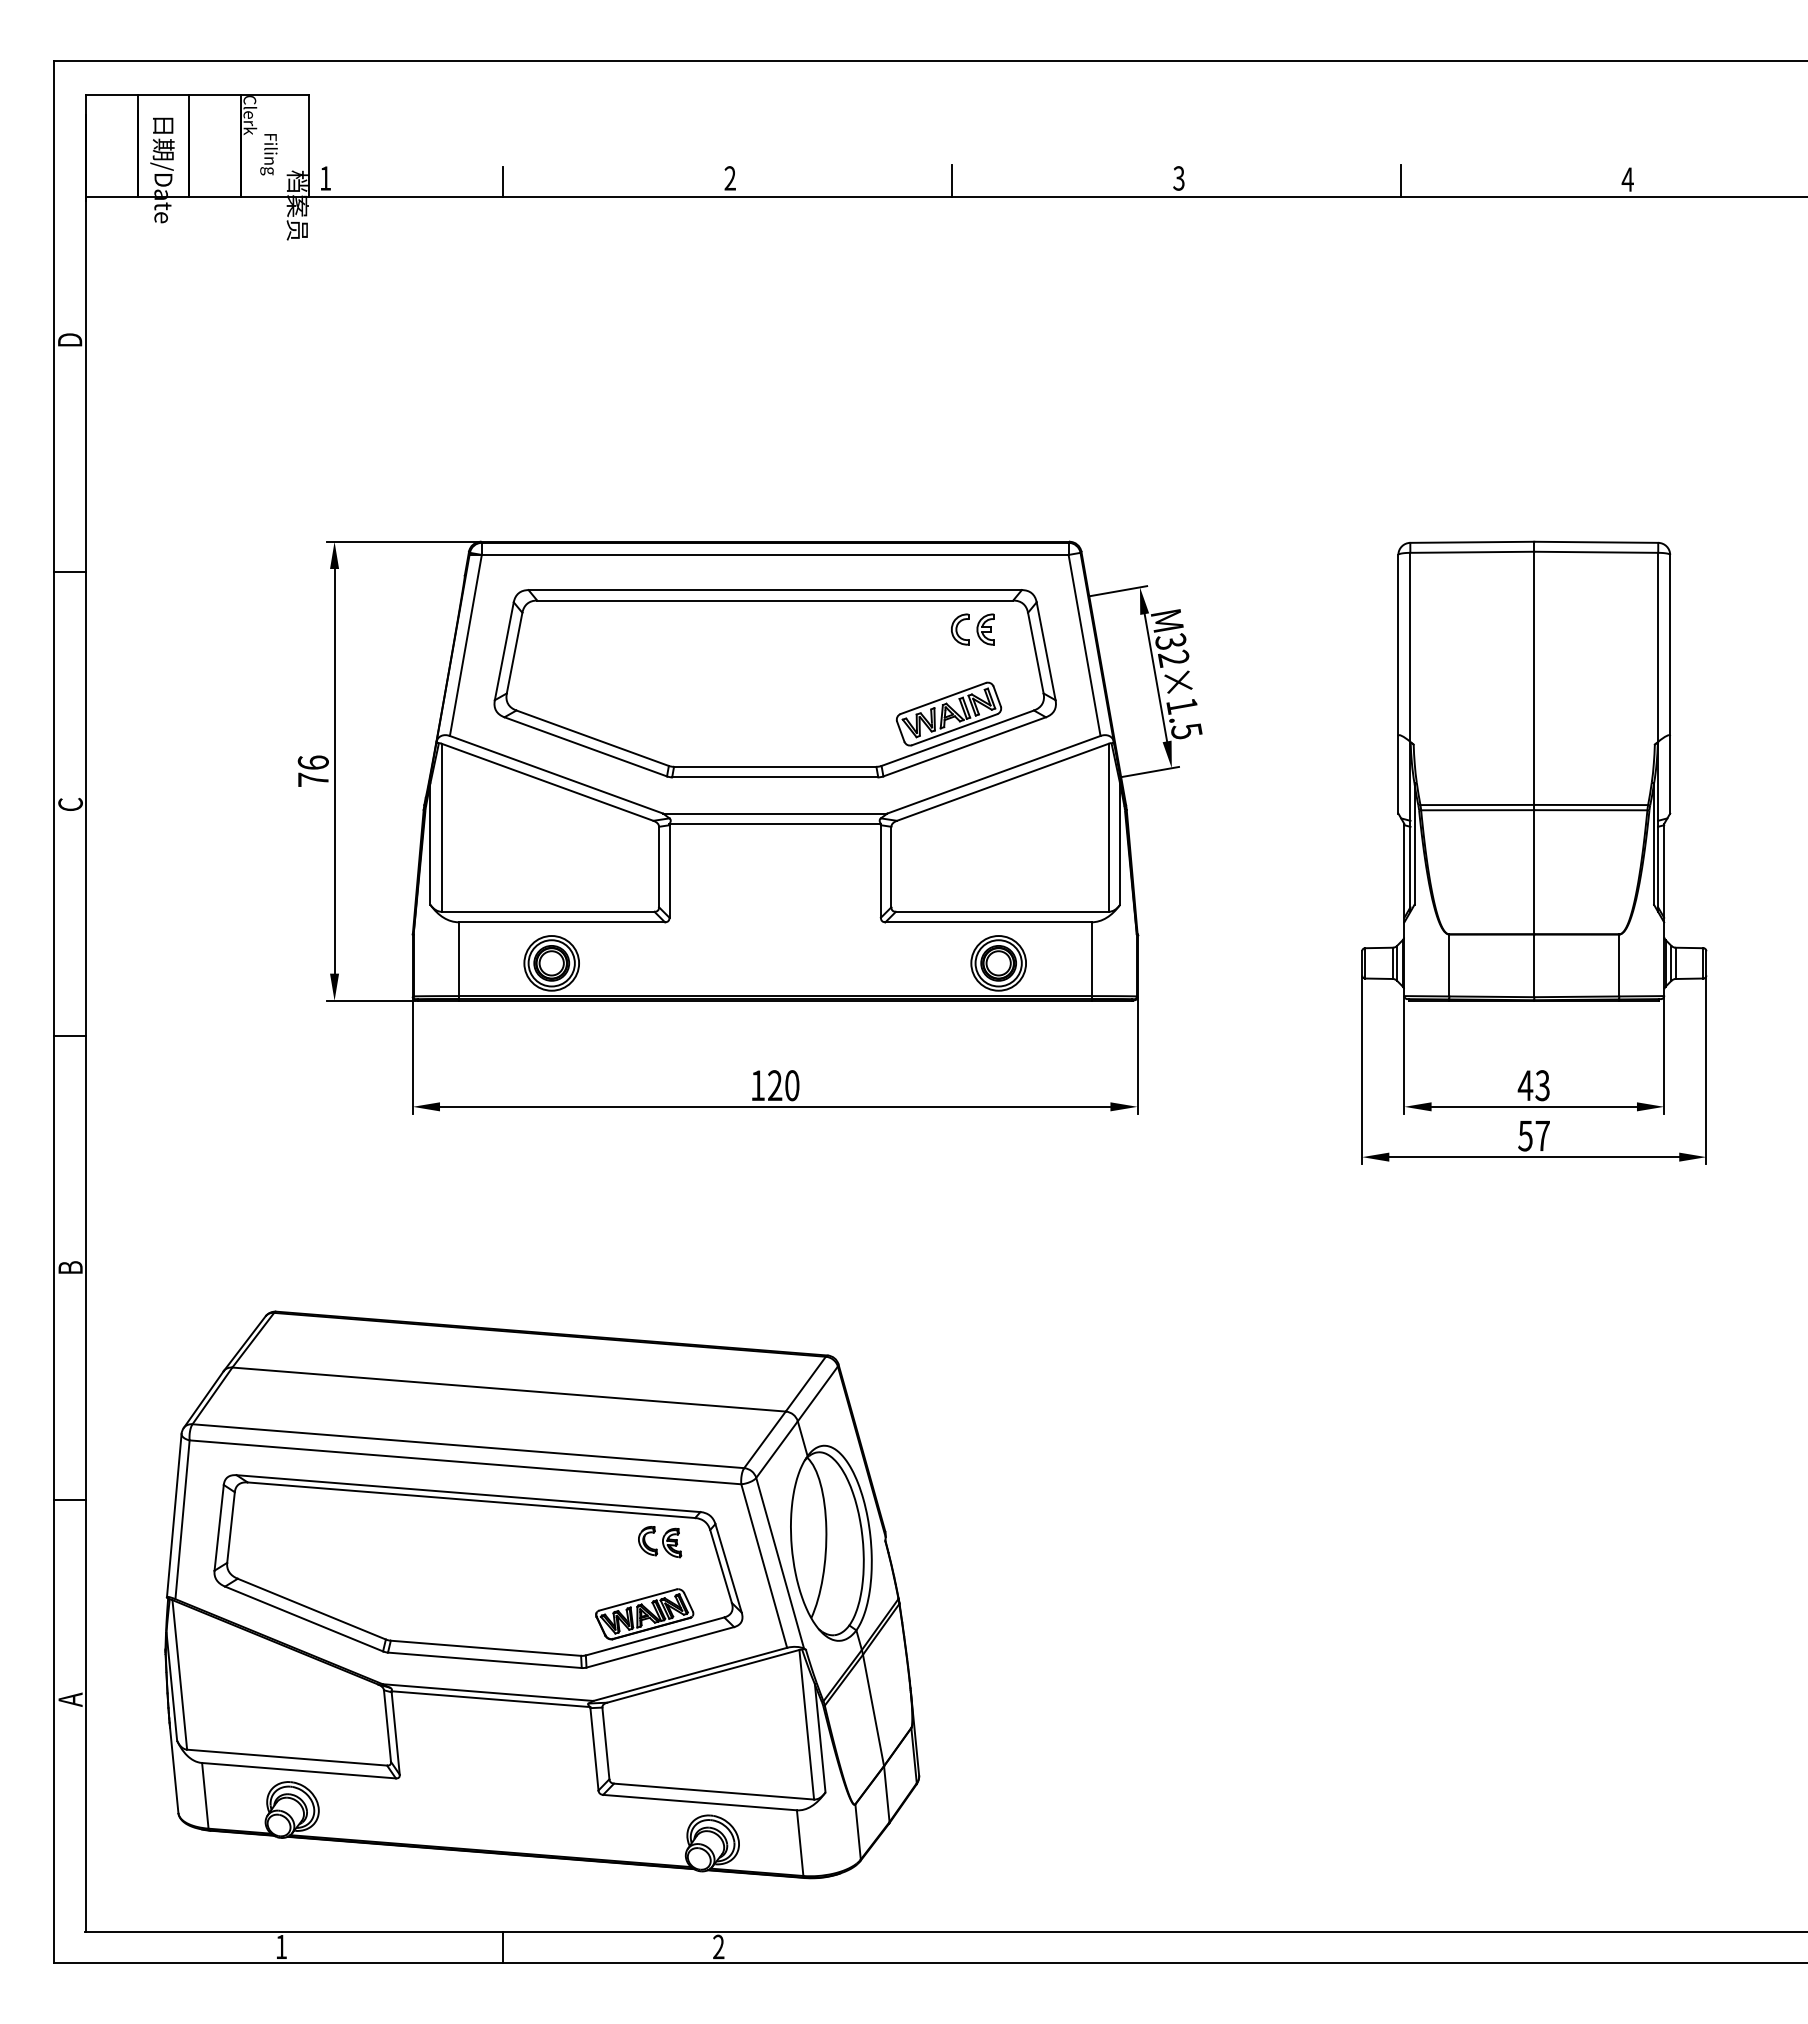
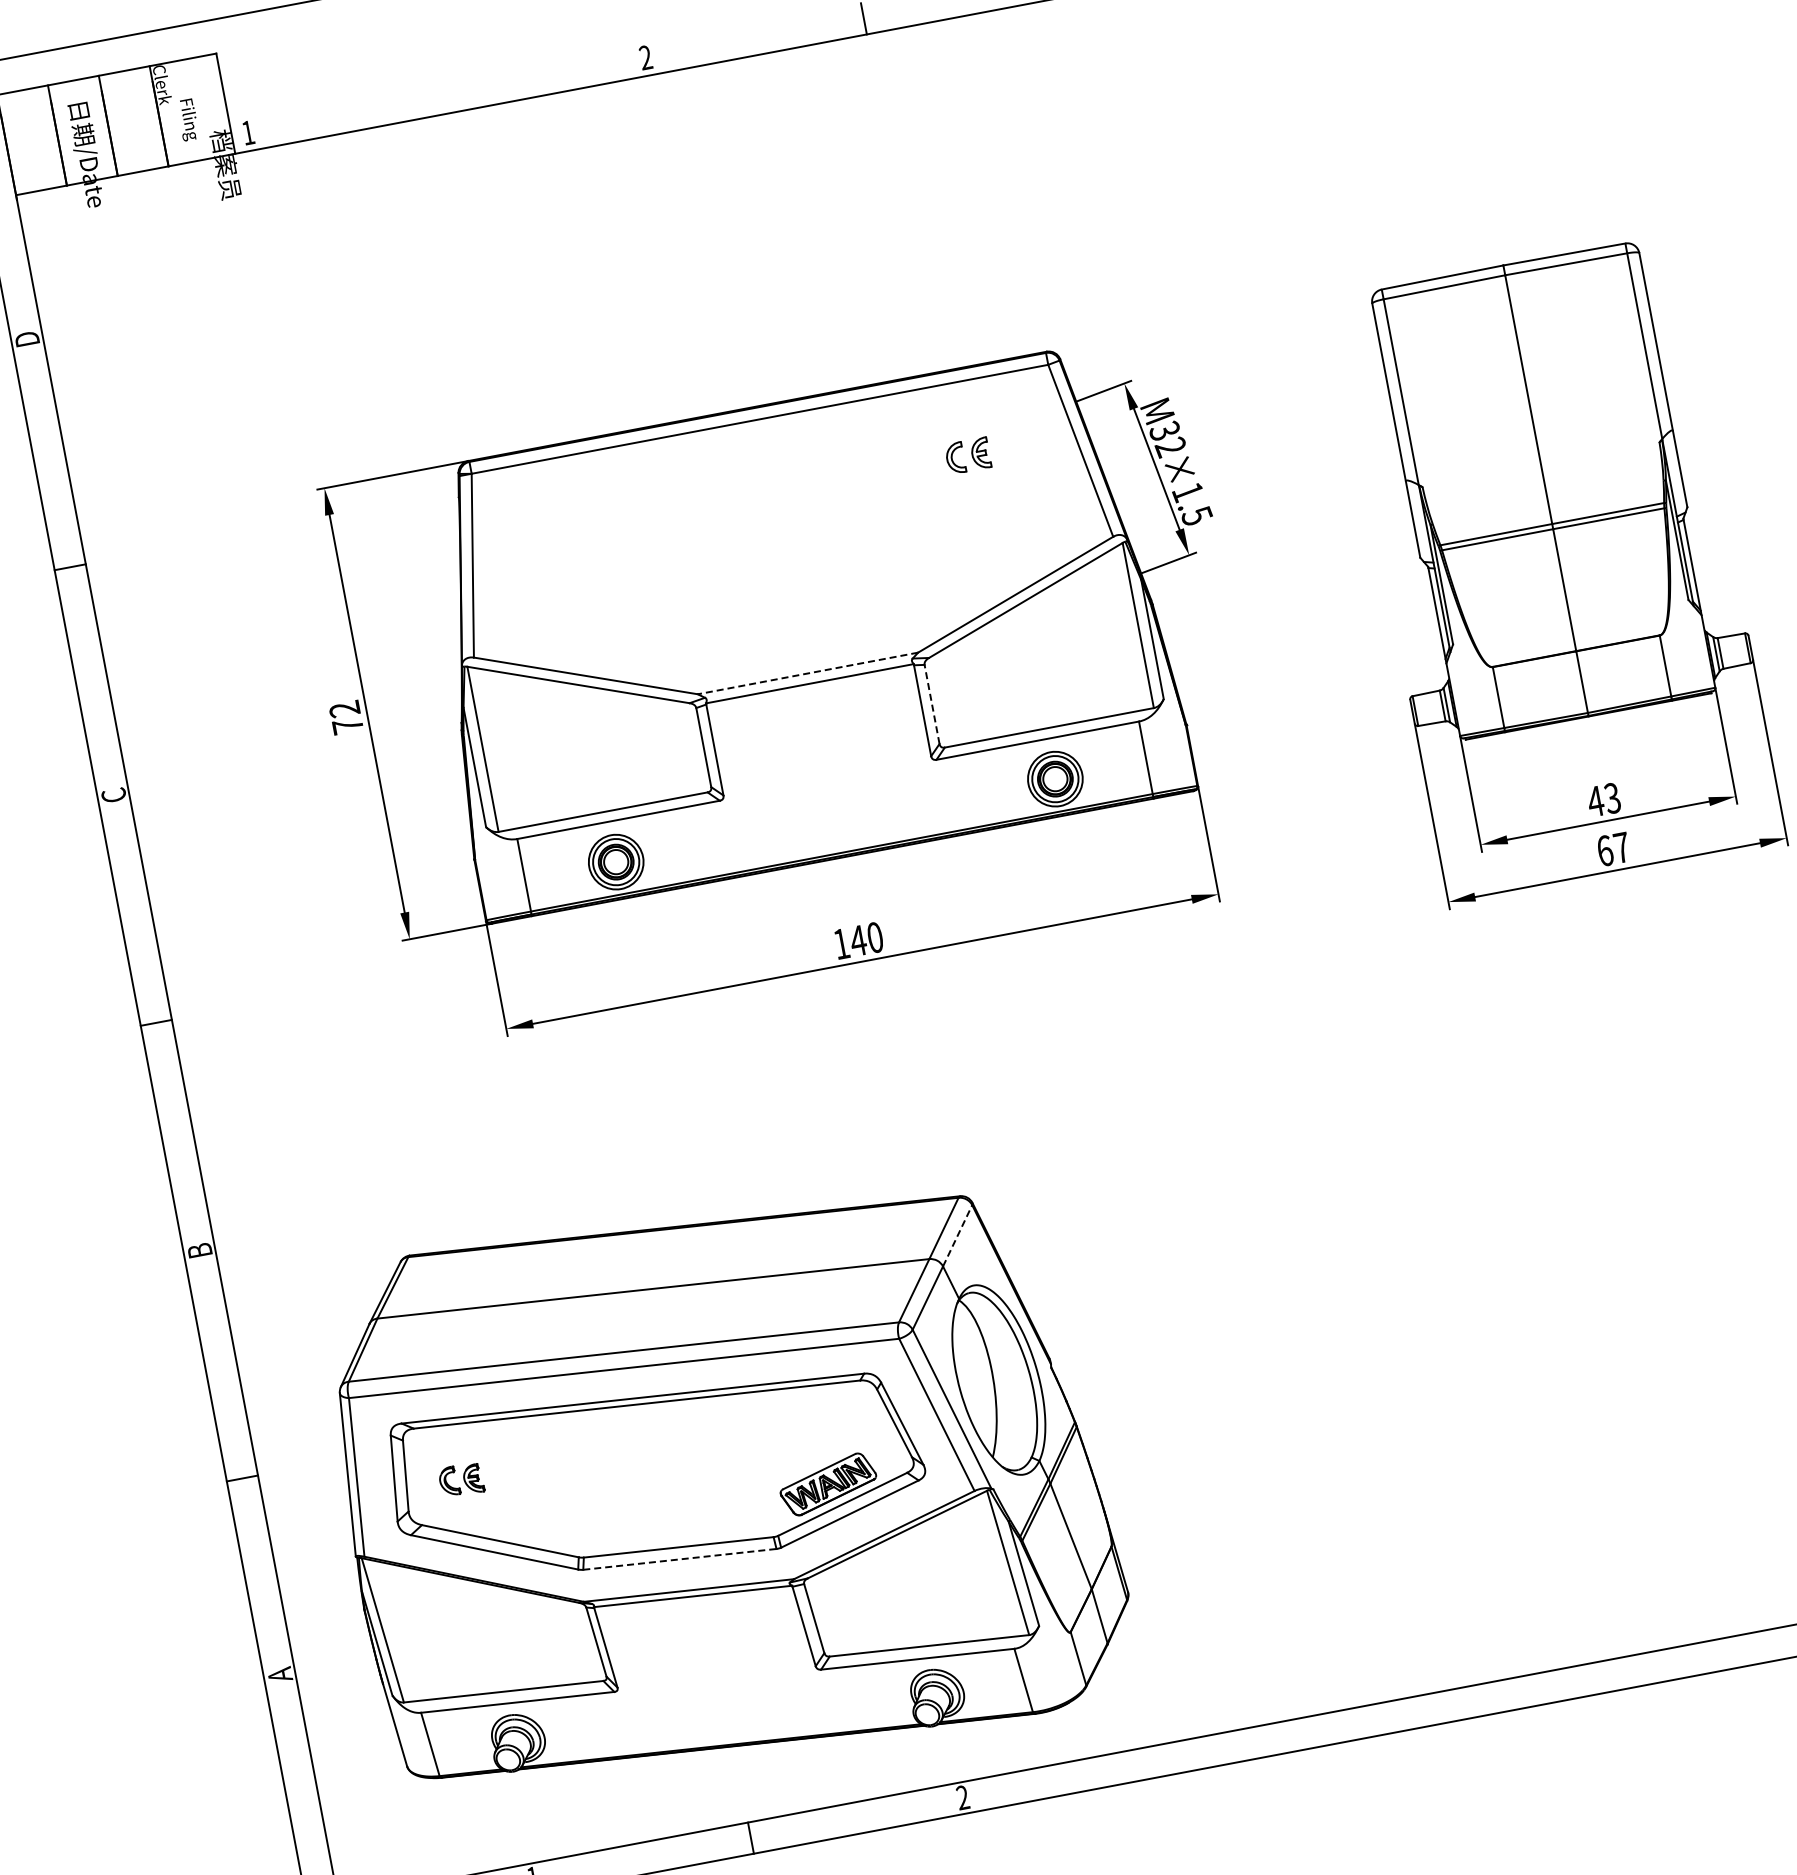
line: (502, 181) -> (422, 103), removed
part: (774, 683) -> (783, 545), removed
text: (312, 762) -> (343, 709), 76 -> 72
line: (774, 813) -> (807, 673), solid -> dashed
line: (891, 866) -> (932, 703), solid -> dashed
text: (774, 1085) -> (857, 940), 120 -> 140
text: (1525, 1135) -> (1604, 850), 57 -> 67
line: (817, 1393) -> (957, 1235), solid -> dashed
part: (660, 1542) -> (462, 1480), moved
line: (485, 1660) -> (680, 1559), solid -> dashed

